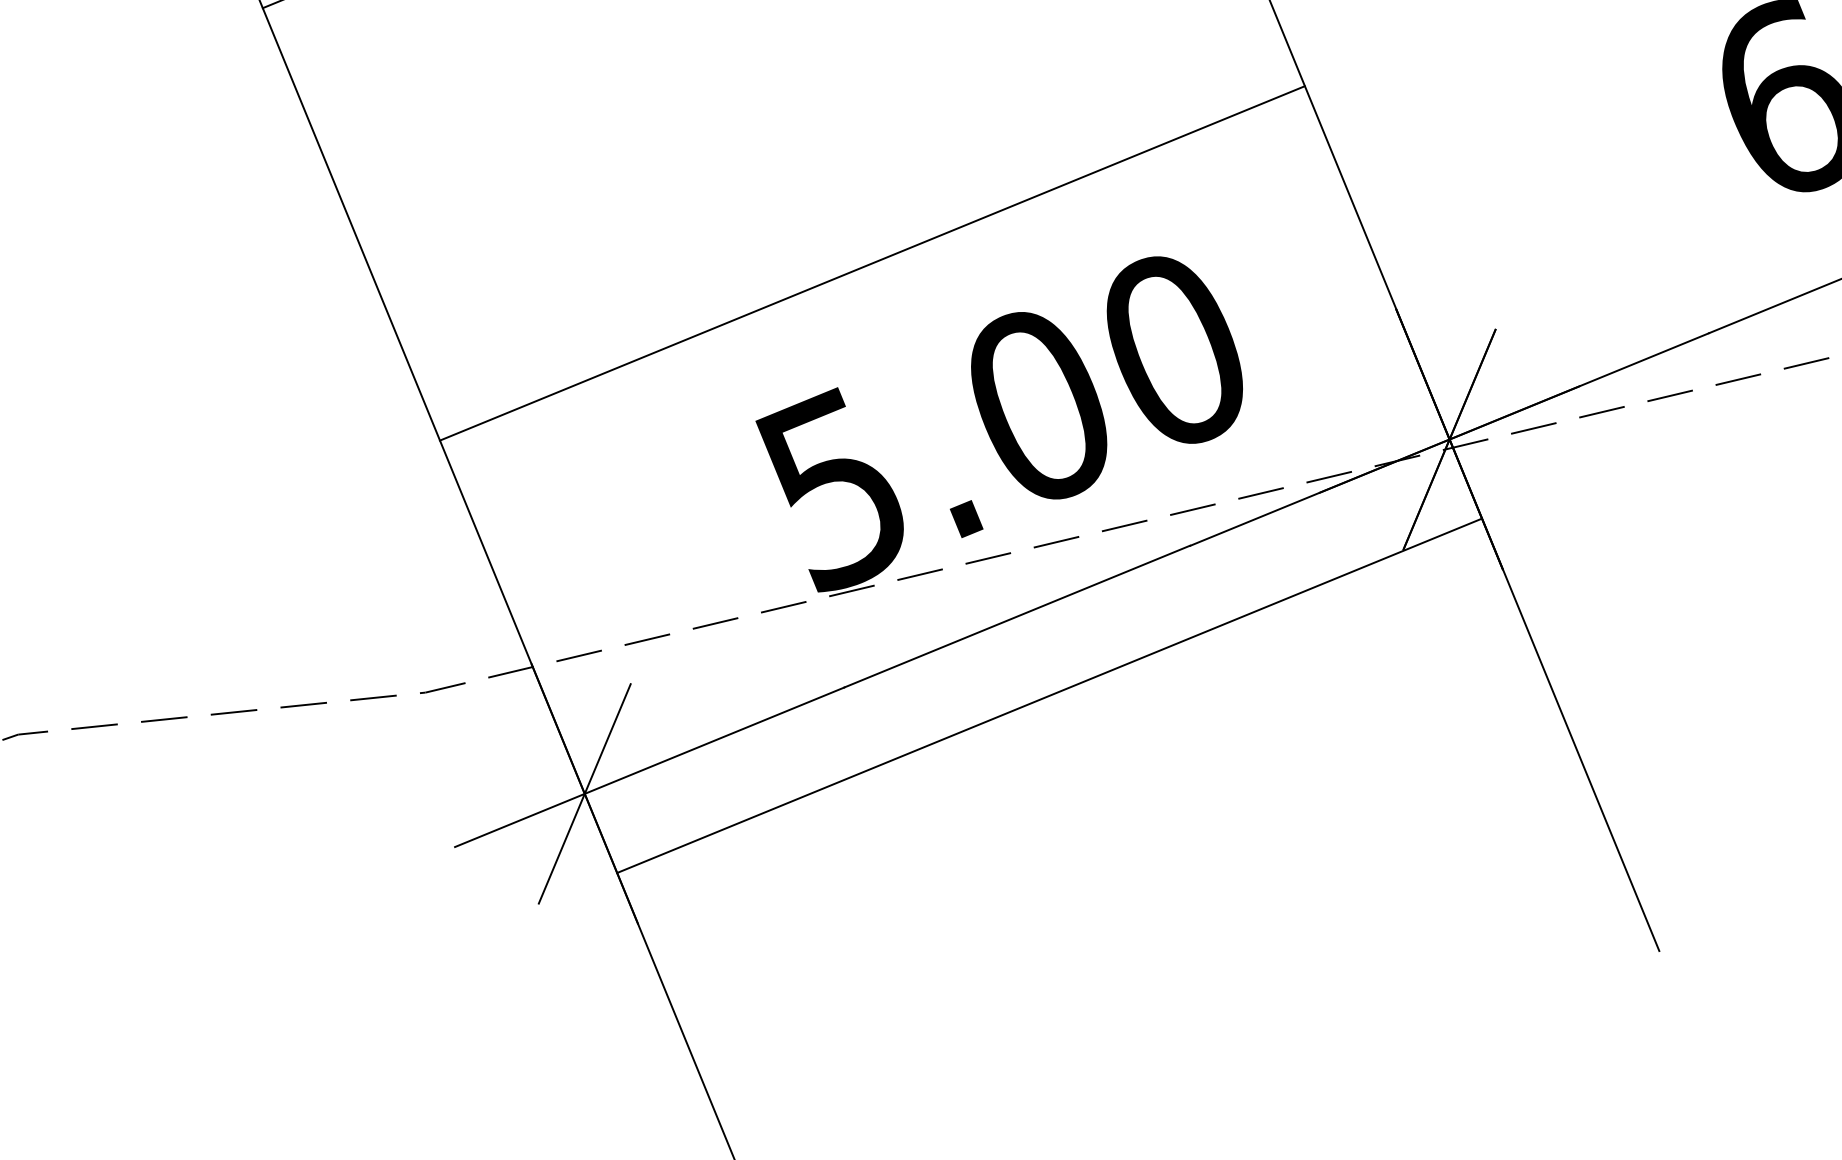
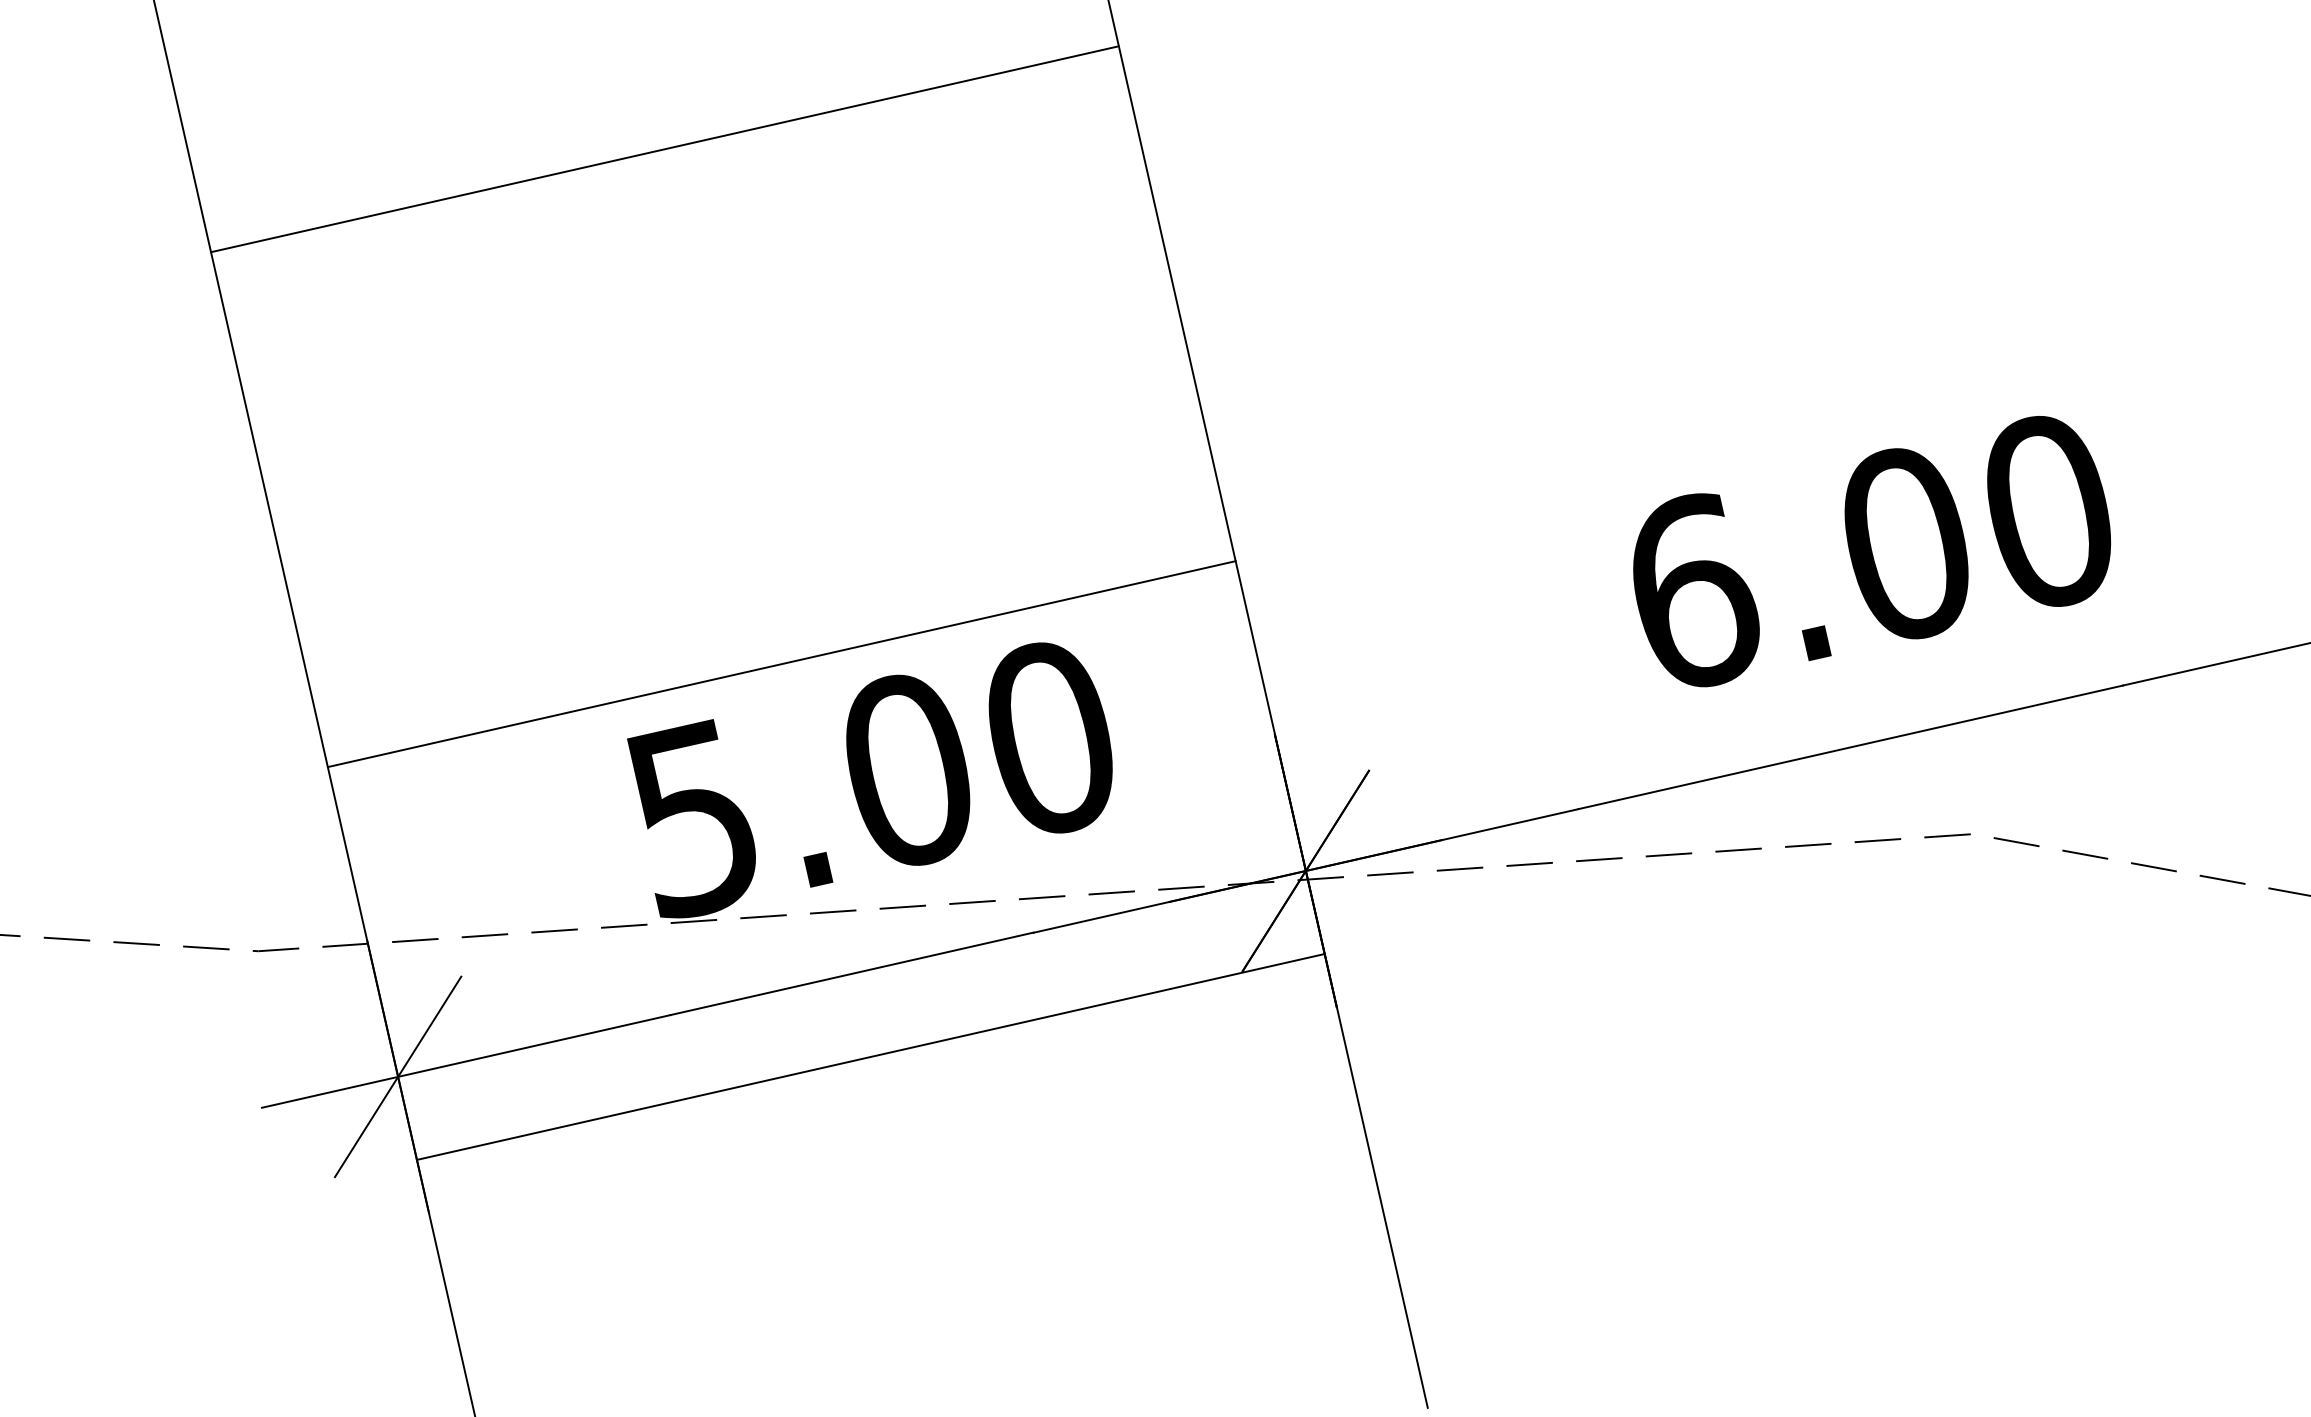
line: (872, 263) -> (781, 664), moved

